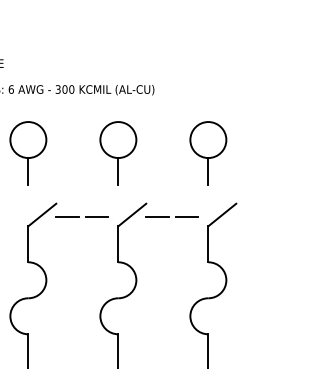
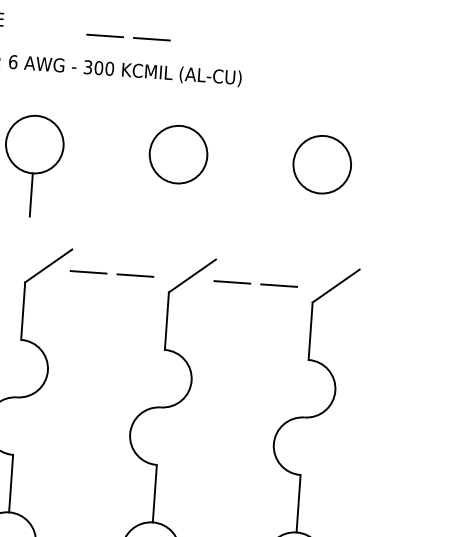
line: (79, 68) -> (124, 36), added
line: (118, 171) -> (175, 204), removed
line: (208, 171) -> (318, 215), removed

